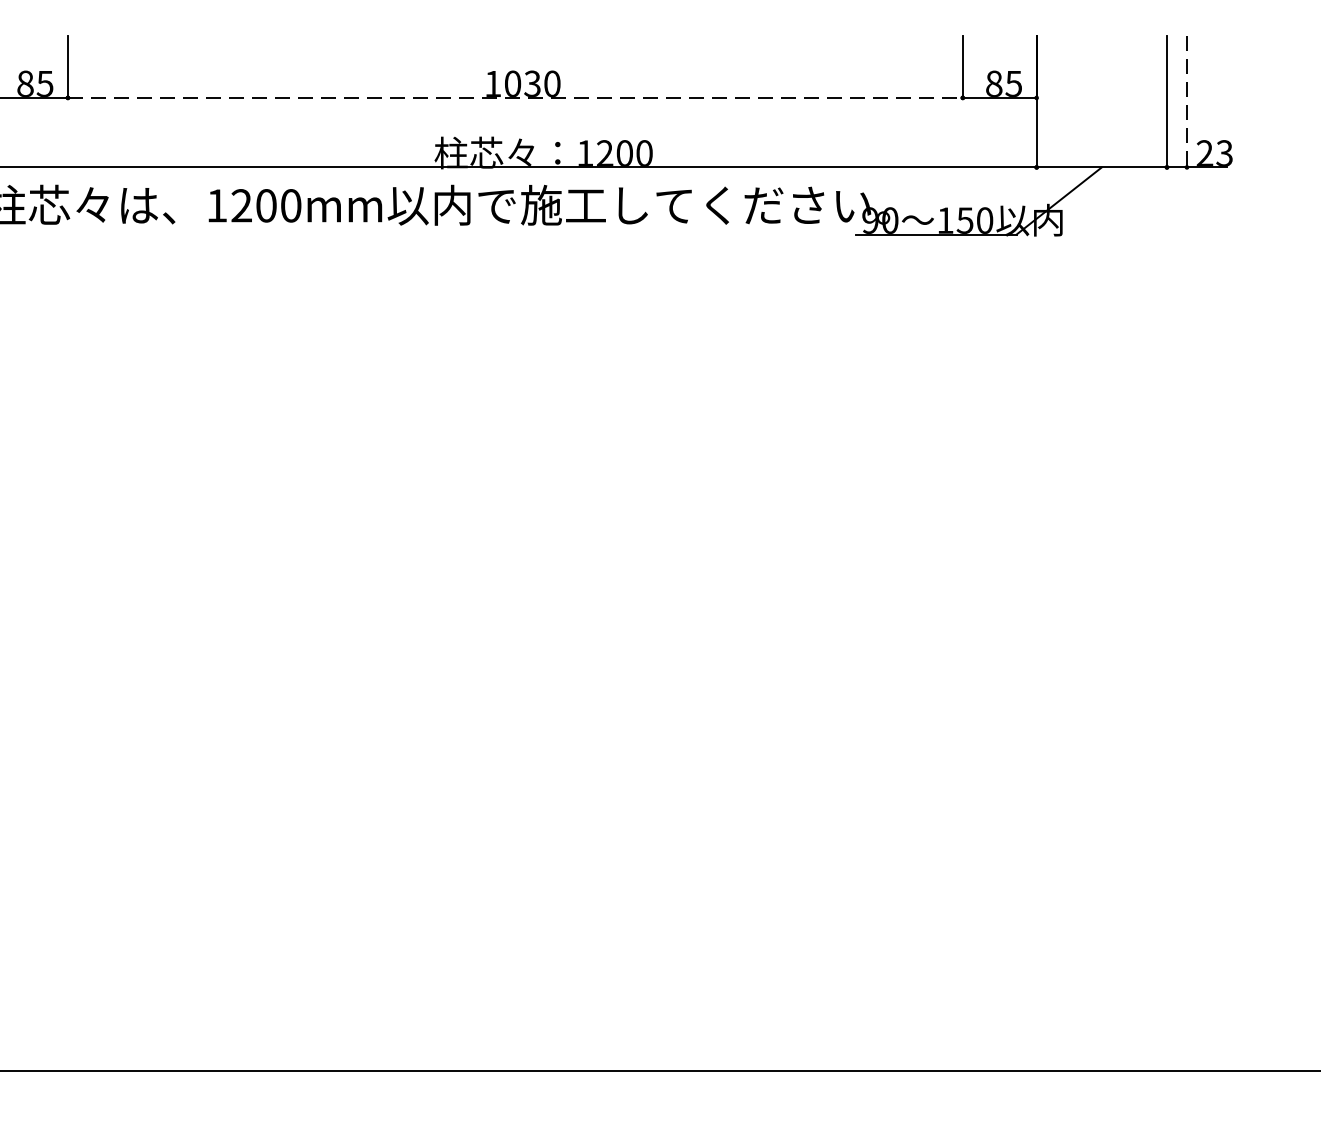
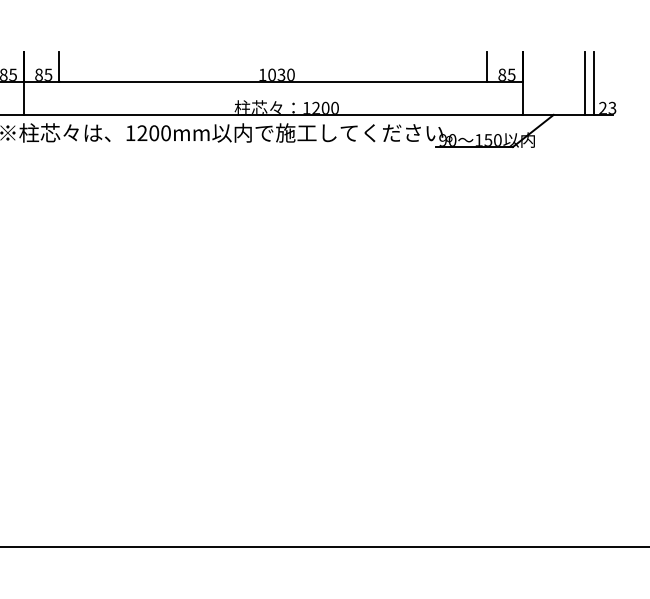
line: (515, 97) -> (273, 81), dashed -> solid
line: (1187, 101) -> (594, 83), dashed -> solid

